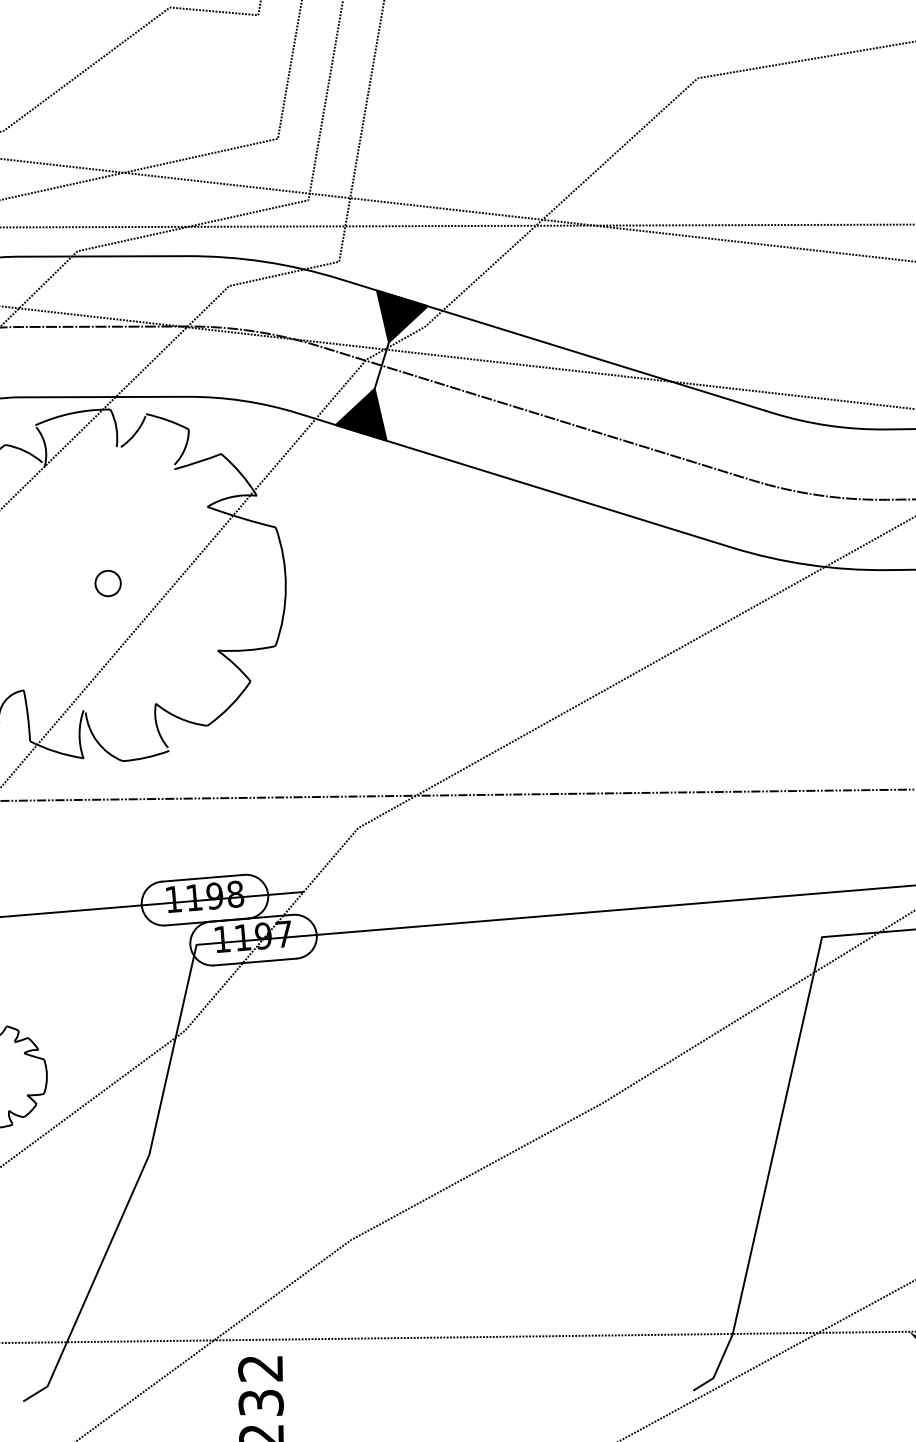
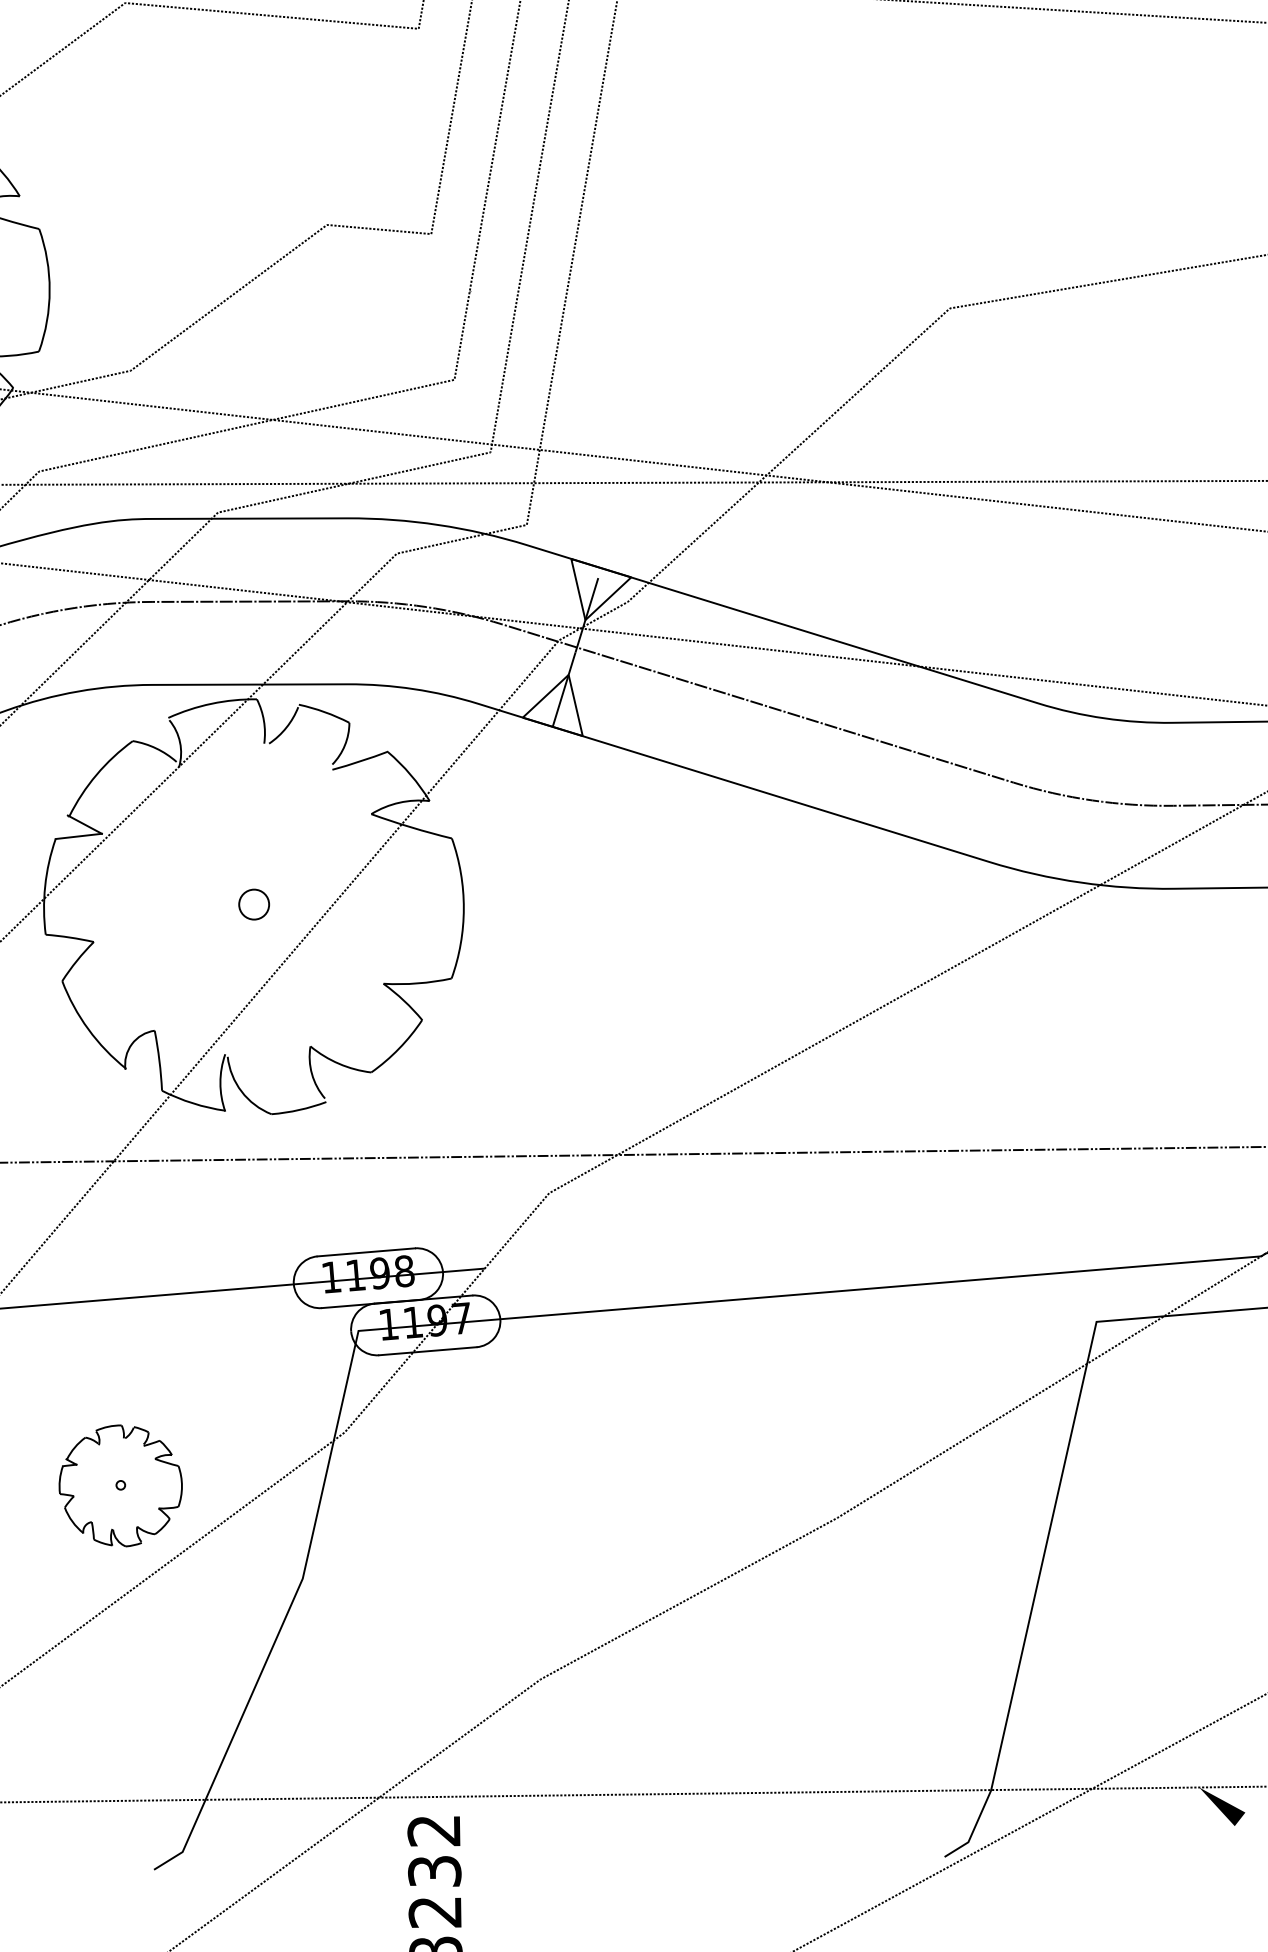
fill: (402, 316) -> (601, 589), removed
fill: (360, 414) -> (552, 705), removed

